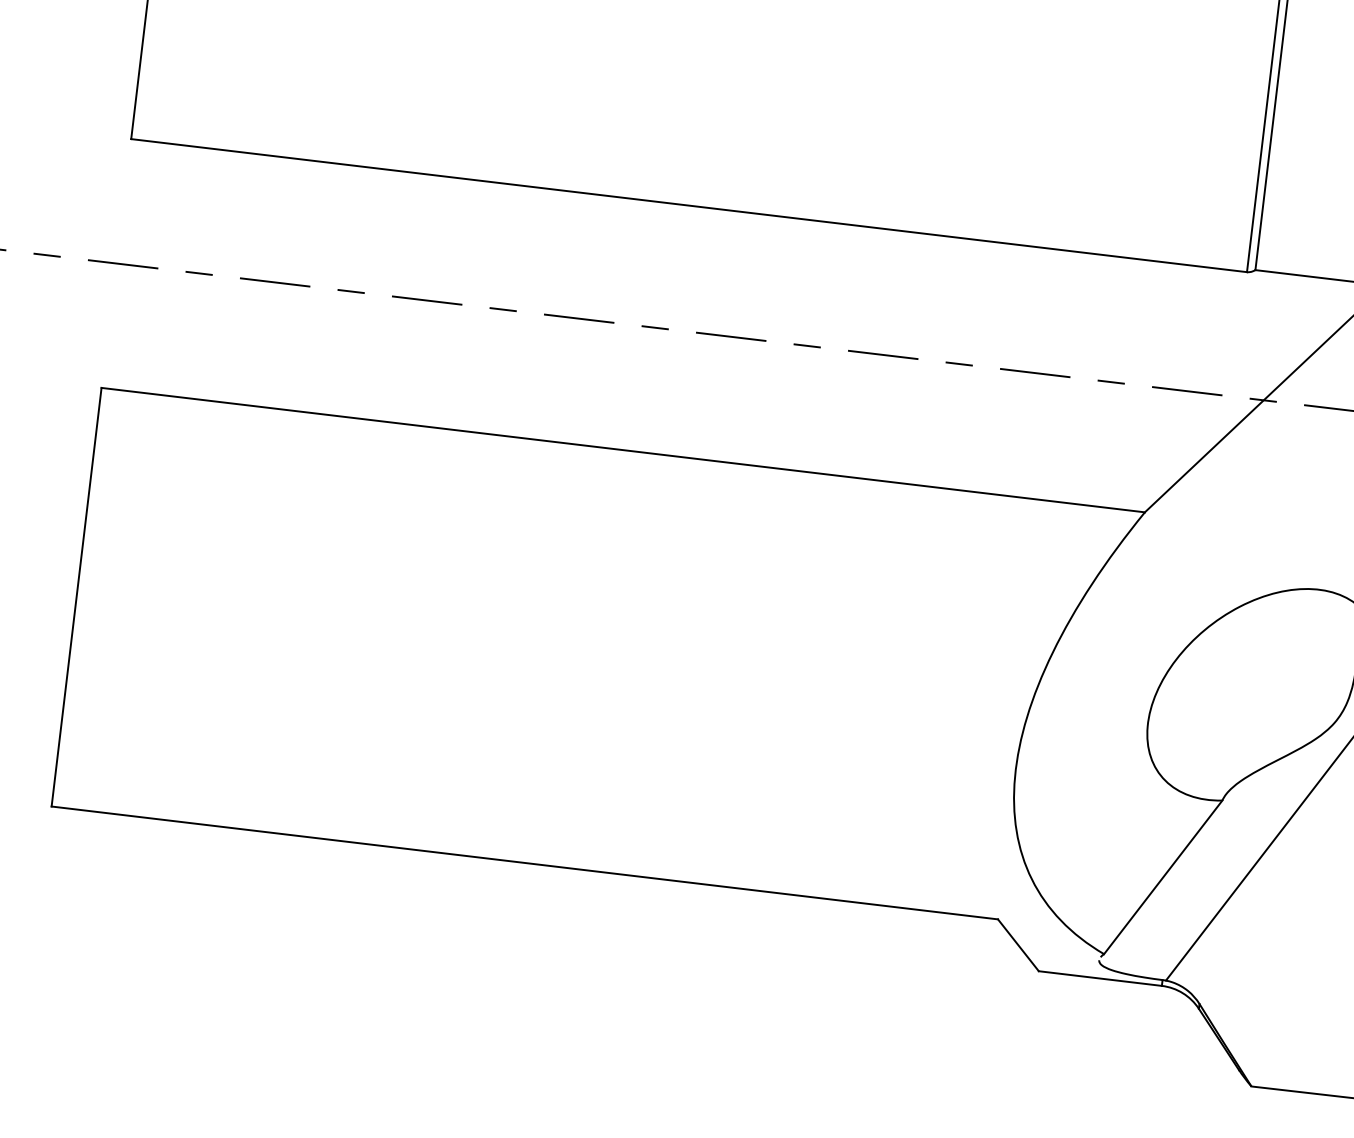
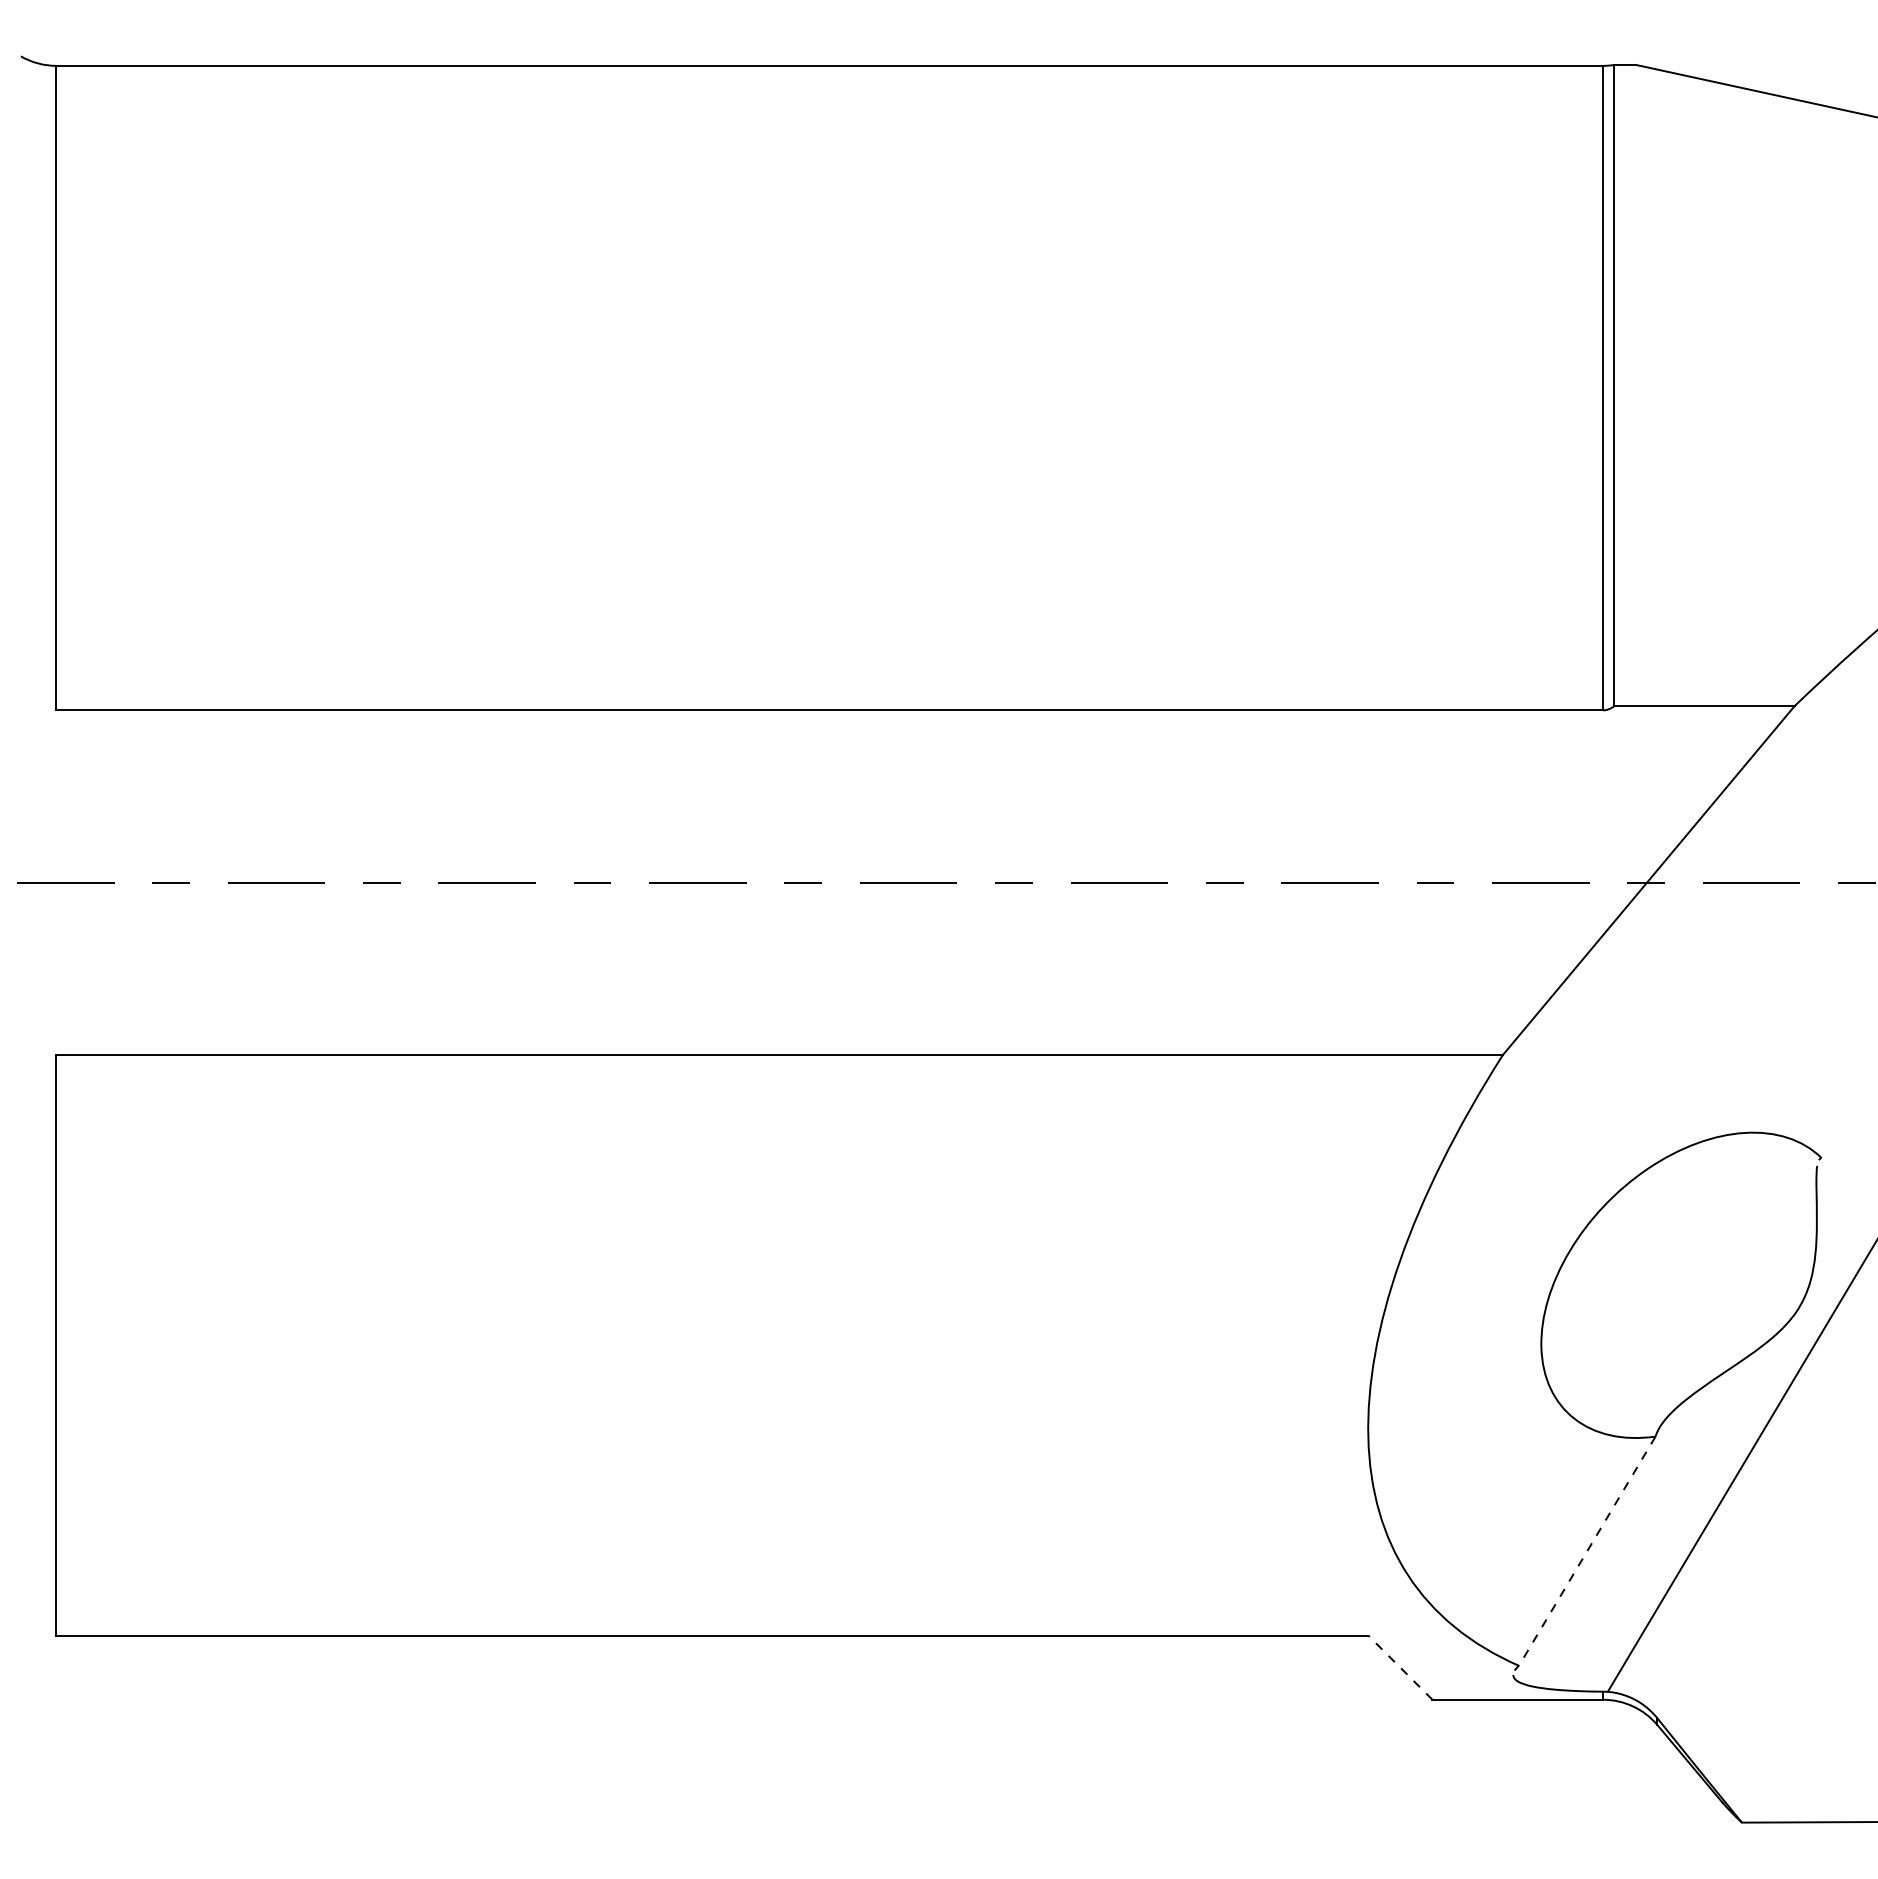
line: (1163, 877) -> (1587, 1551), solid -> dashed
line: (1018, 945) -> (1400, 1667), solid -> dashed

